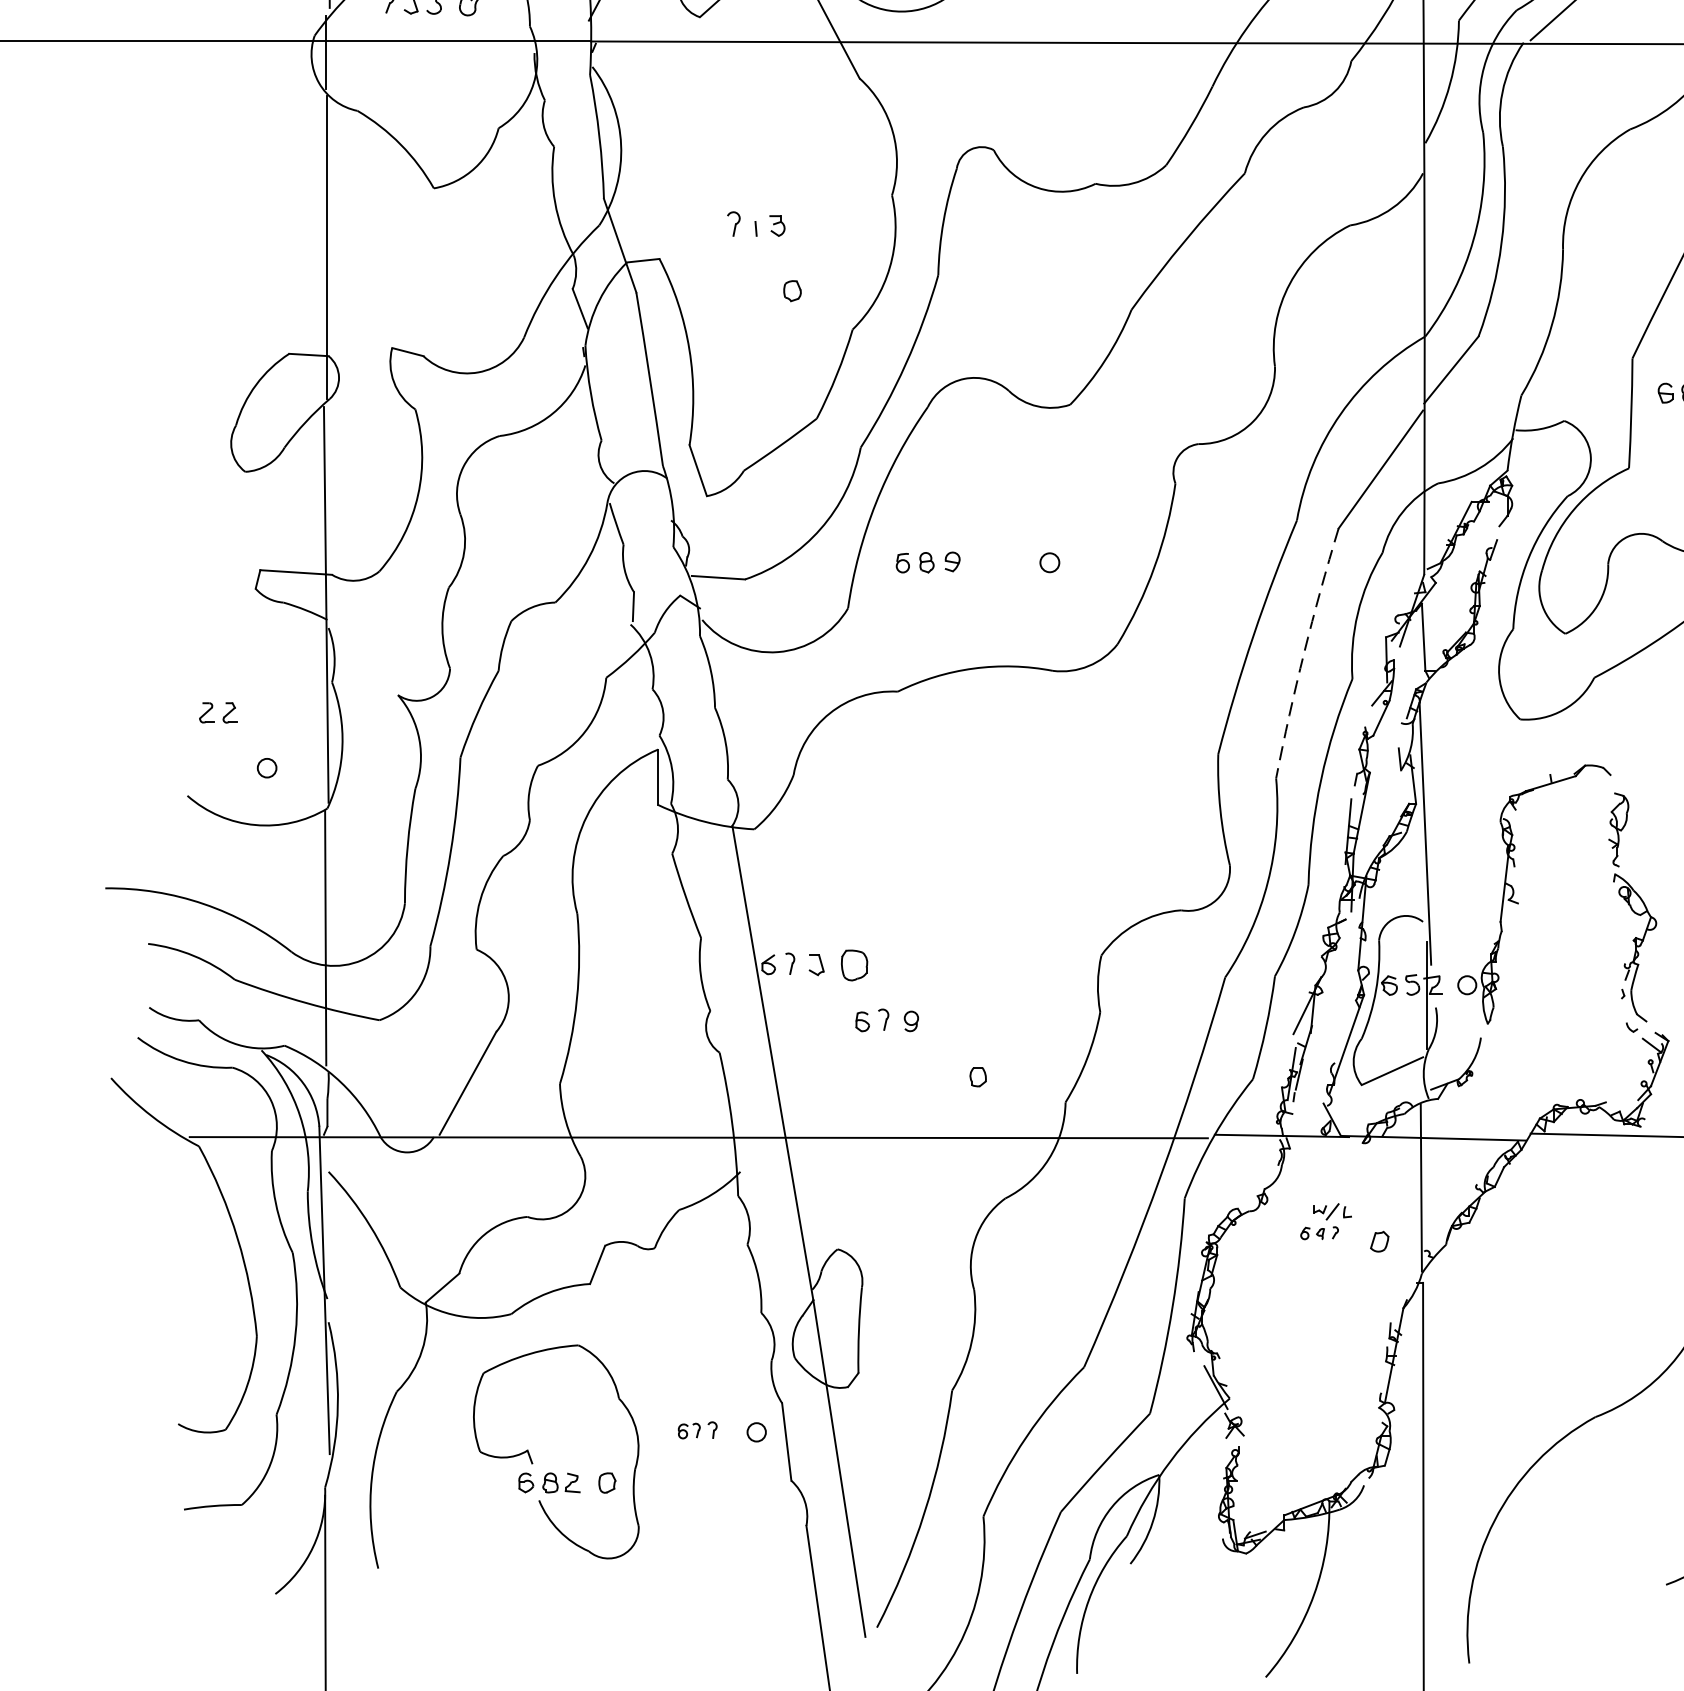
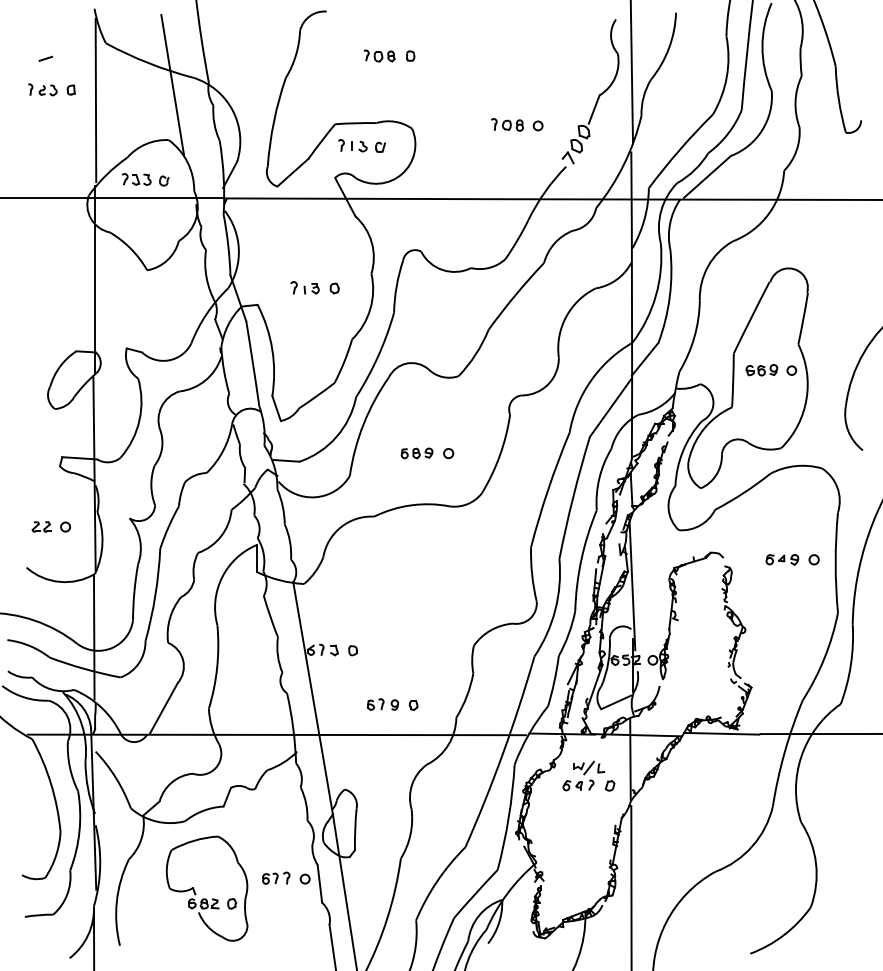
part: (792, 290) -> (334, 288), moved
part: (926, 562) -> (416, 453), moved
arc: (1304, 652) -> (573, 497), dashed -> solid
circle: (266, 766) -> (65, 526), moved
part: (853, 965) -> (352, 650), size x0.62
part: (888, 1020) -> (383, 704), moved
part: (1325, 1220) -> (583, 775), size x1.67
part: (698, 1429) -> (276, 877), size x1.43

